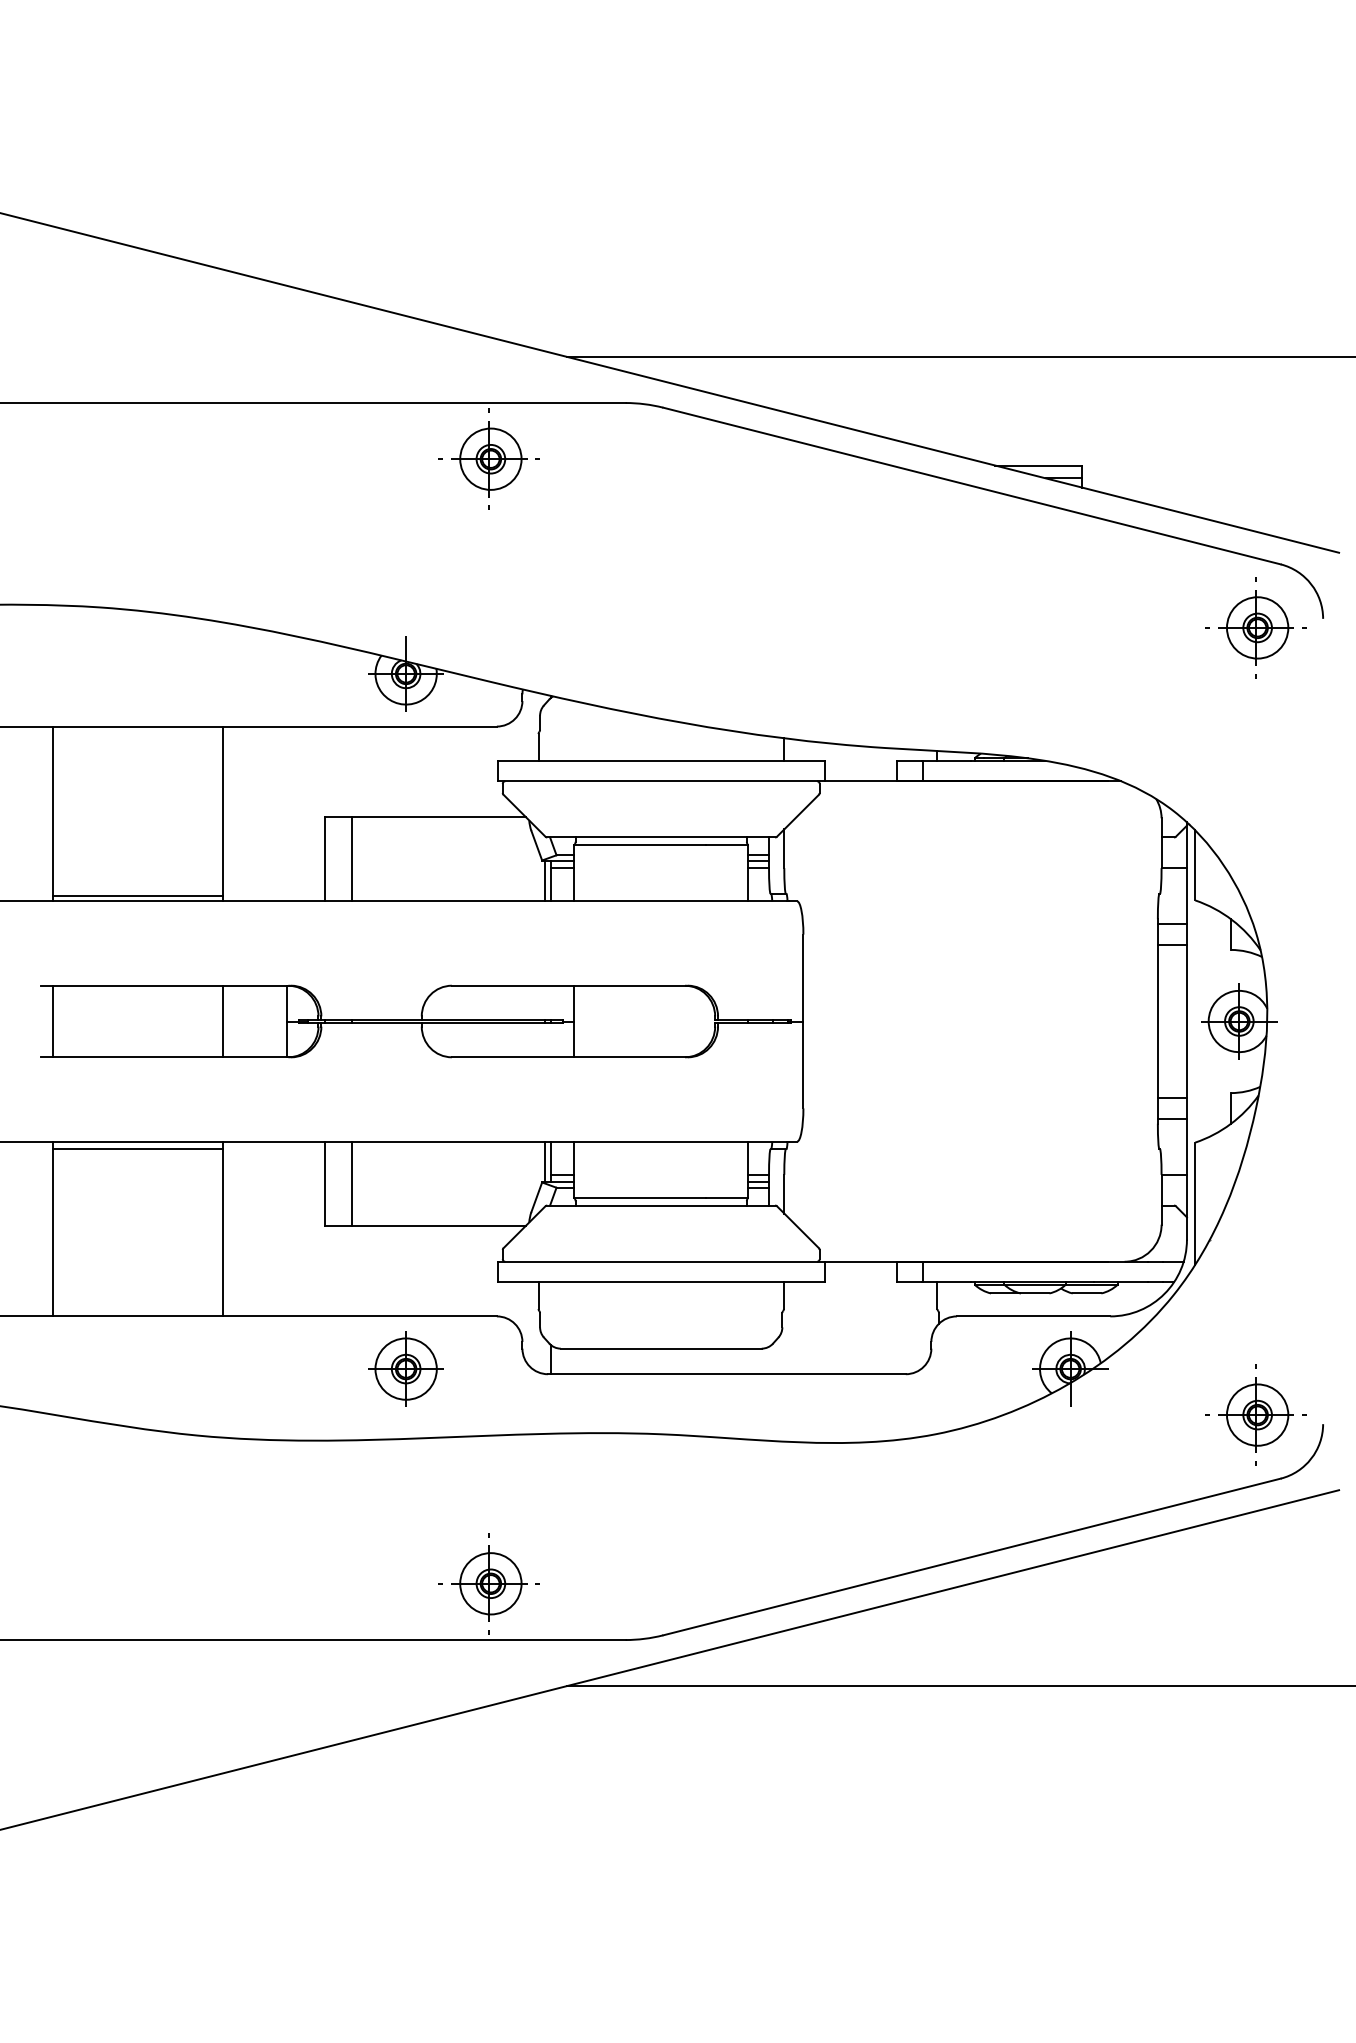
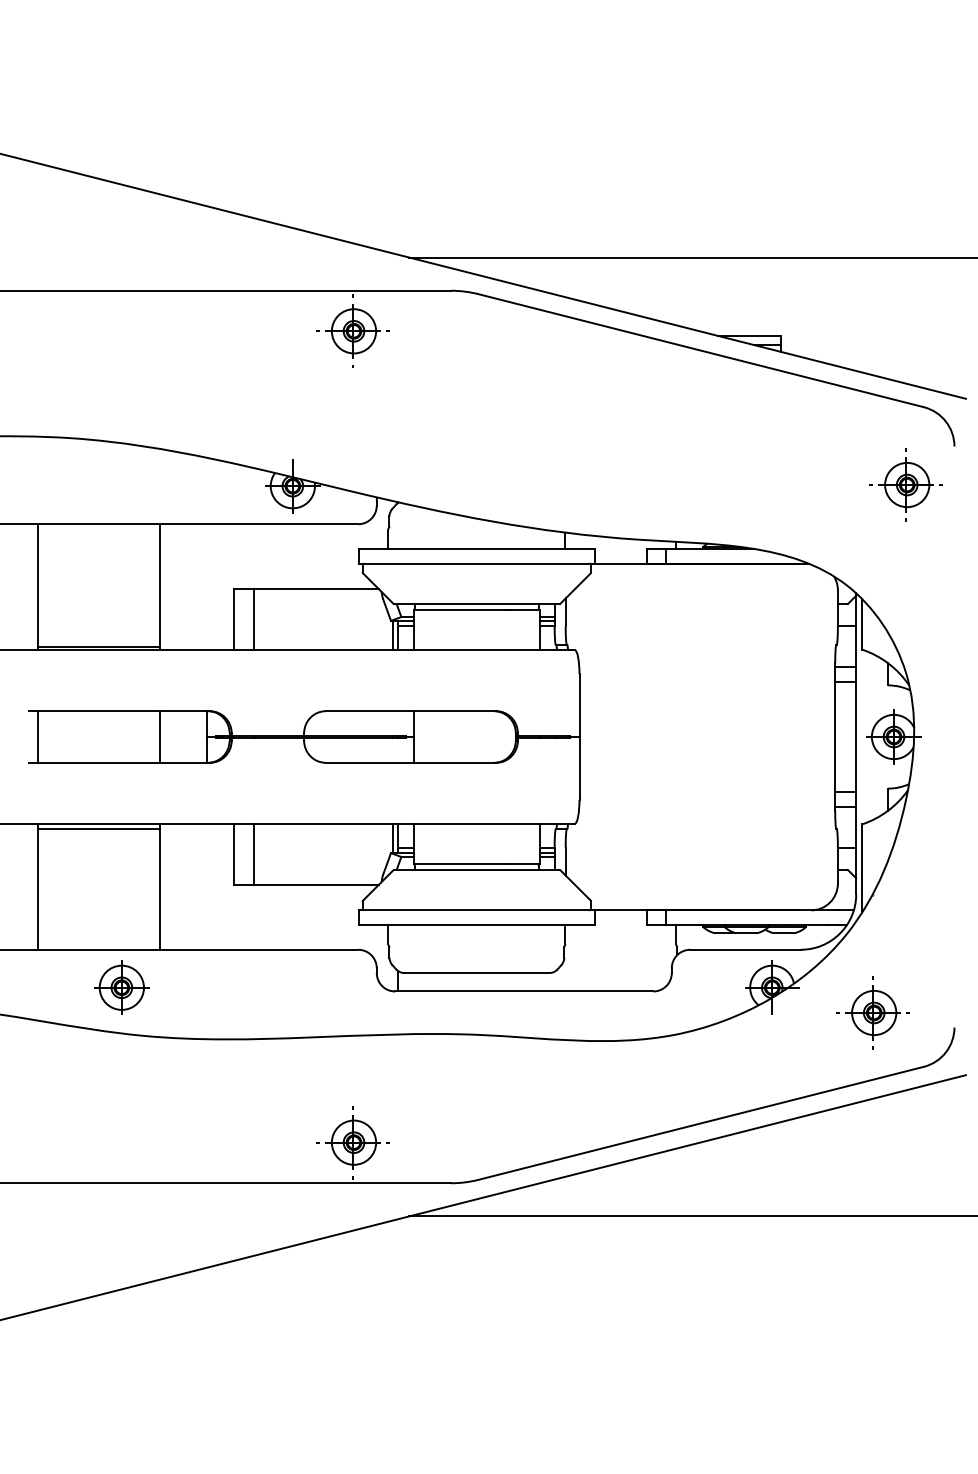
part: (1255, 627) -> (905, 484), moved
part: (405, 1368) -> (121, 987), moved
part: (1255, 1414) -> (872, 1012), moved

